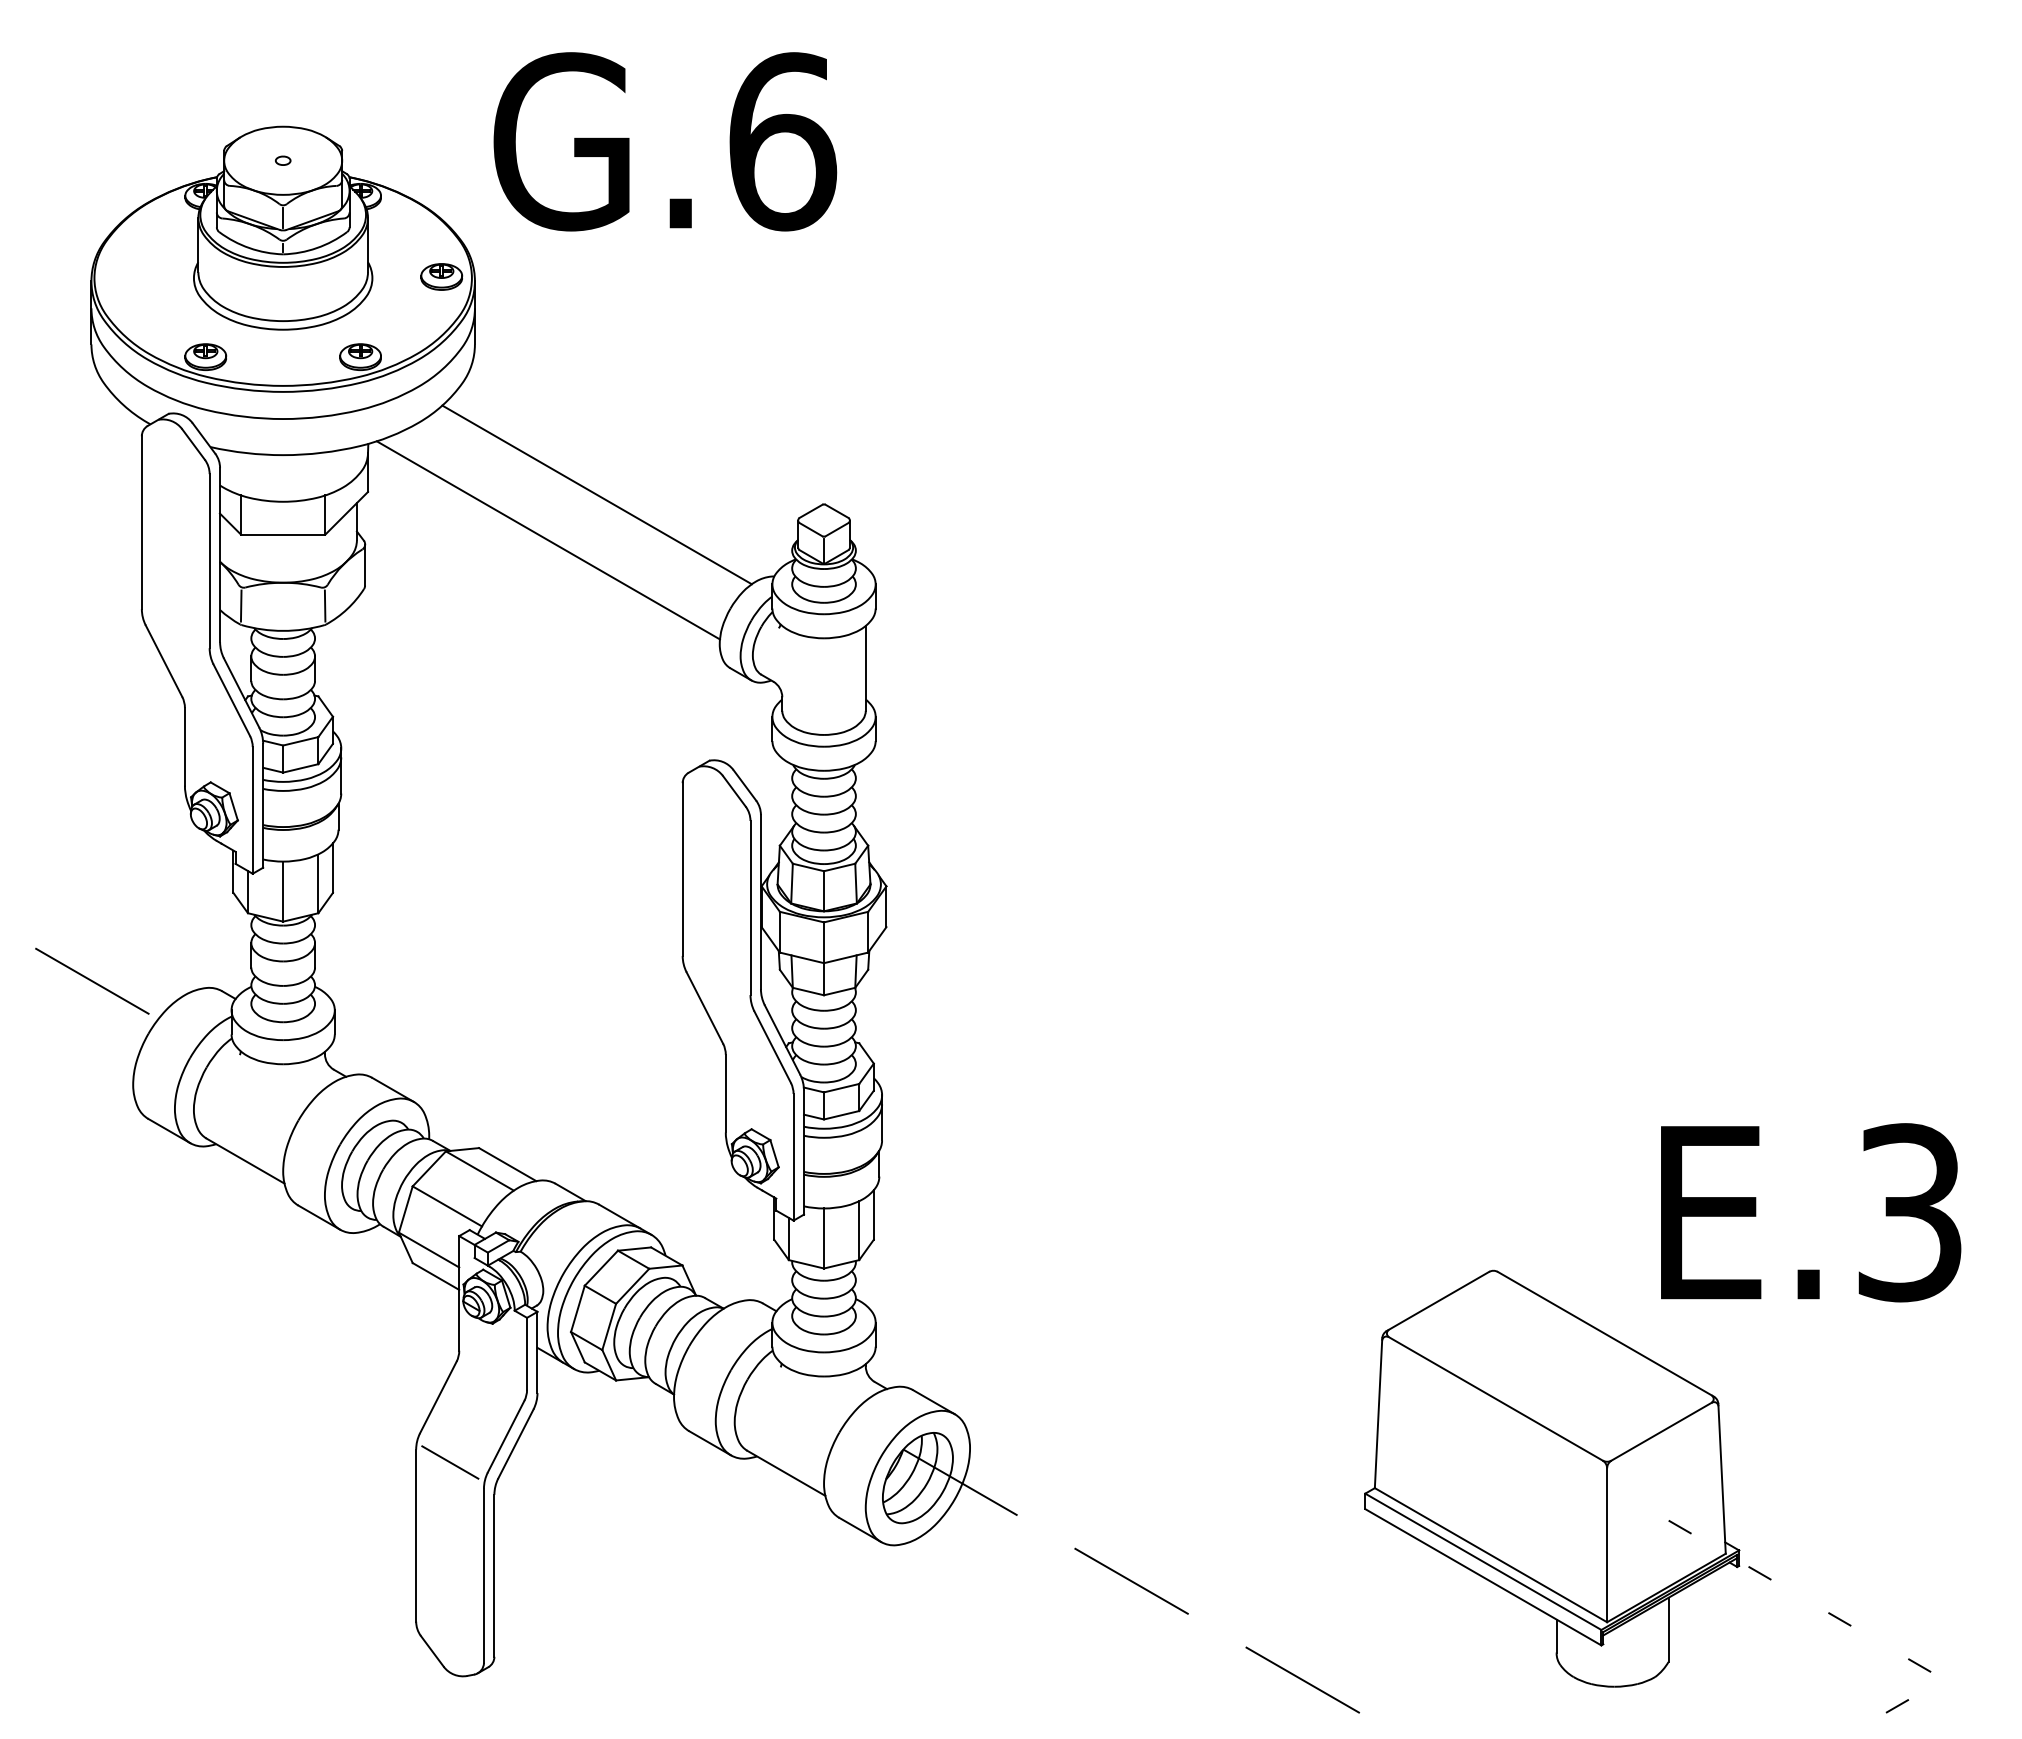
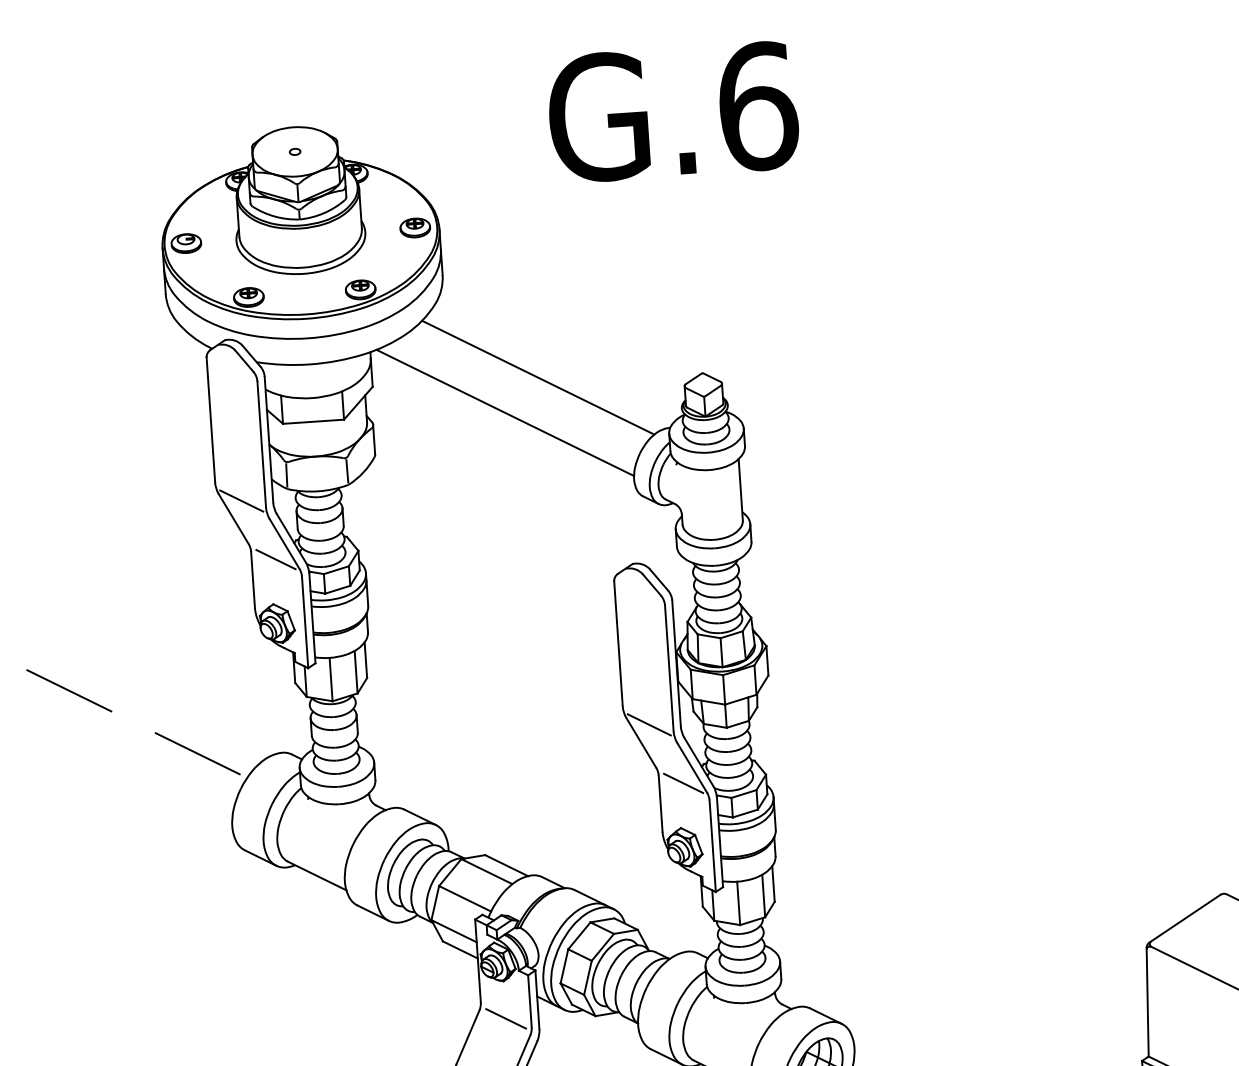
text: (665, 141) -> (673, 112), moved
part: (124, 276) -> (186, 243), added
line: (176, 636) -> (241, 500), added
line: (218, 720) -> (275, 559), added
line: (717, 983) -> (649, 724), added
line: (759, 1067) -> (683, 783), added
line: (492, 1375) -> (506, 1018), added

